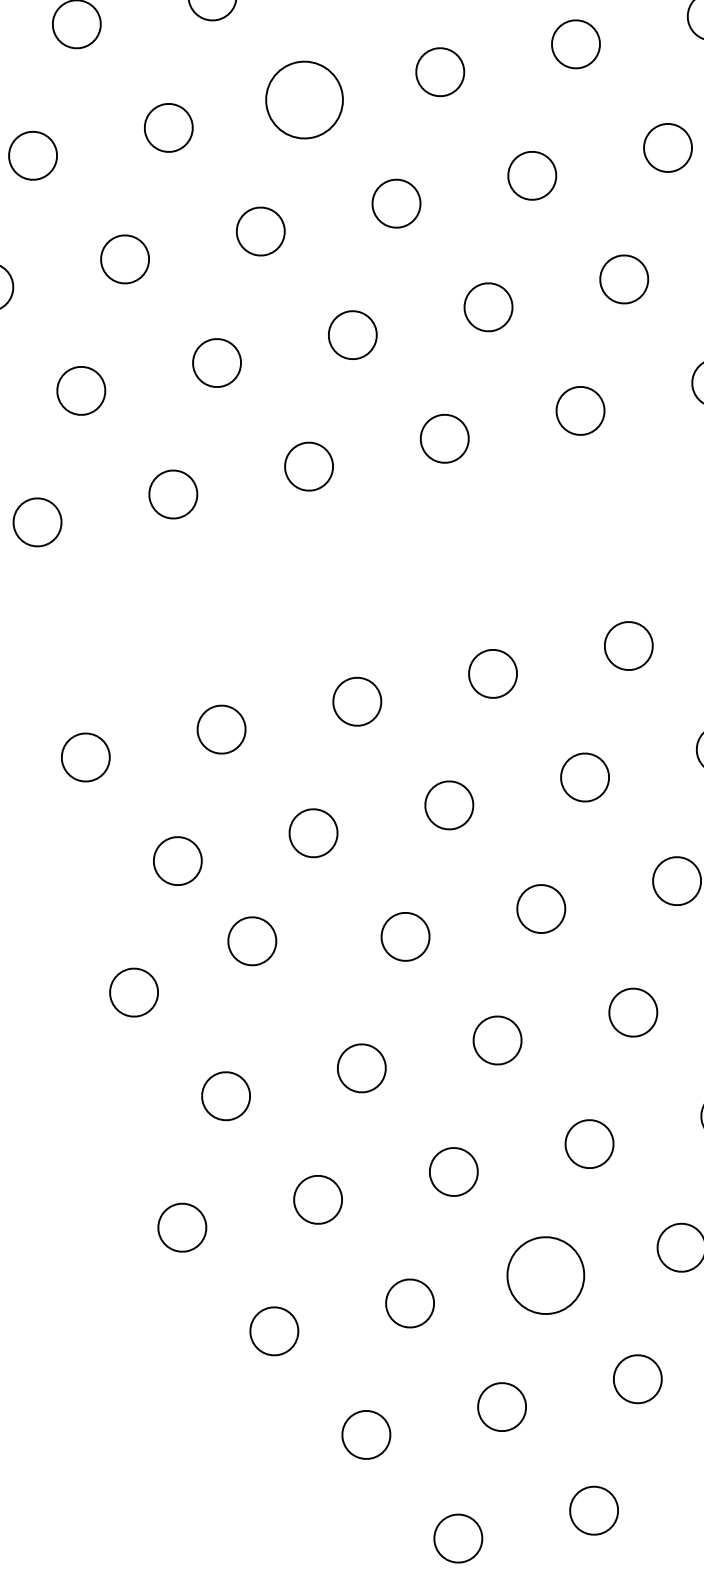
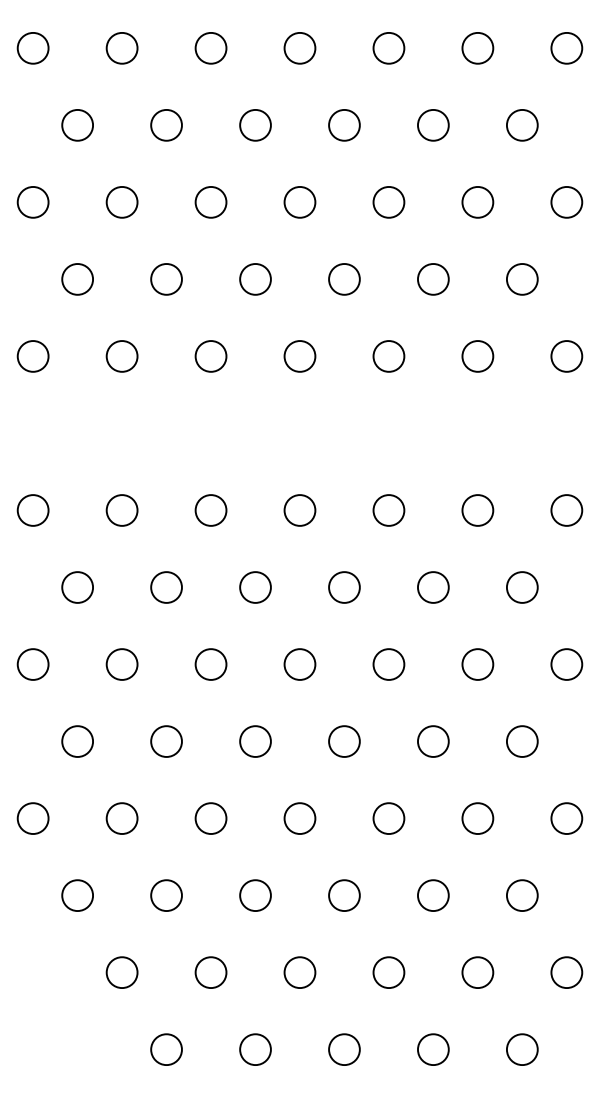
circle: (304, 98) -> (255, 124), size x0.62
circle: (251, 941) -> (121, 664), moved
circle: (545, 1275) -> (255, 895), size x0.62

